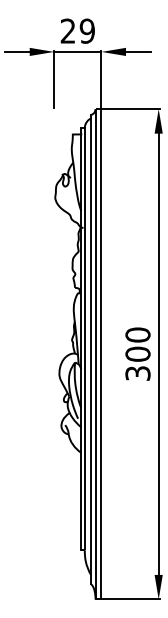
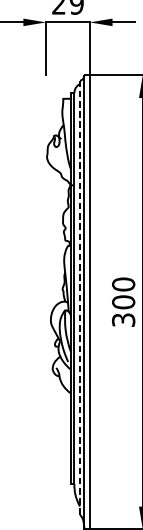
line: (90, 349) -> (79, 297), solid -> dashed

